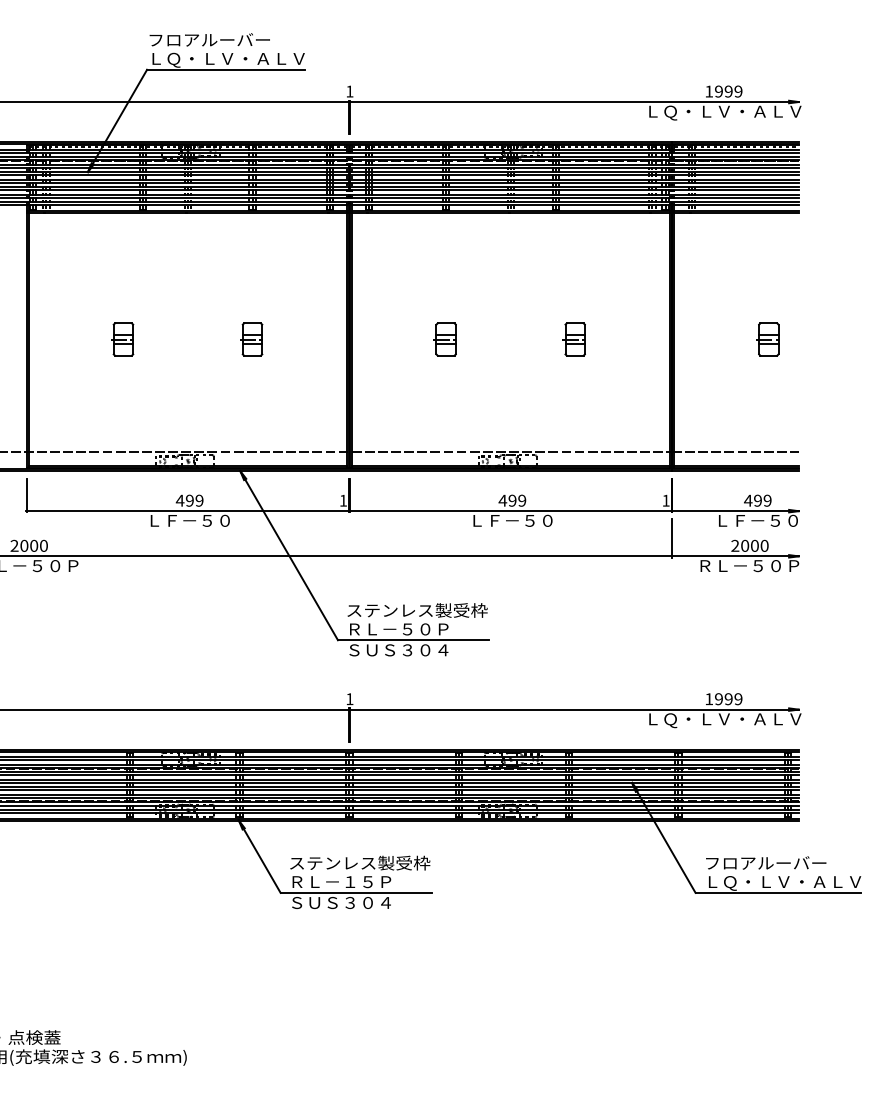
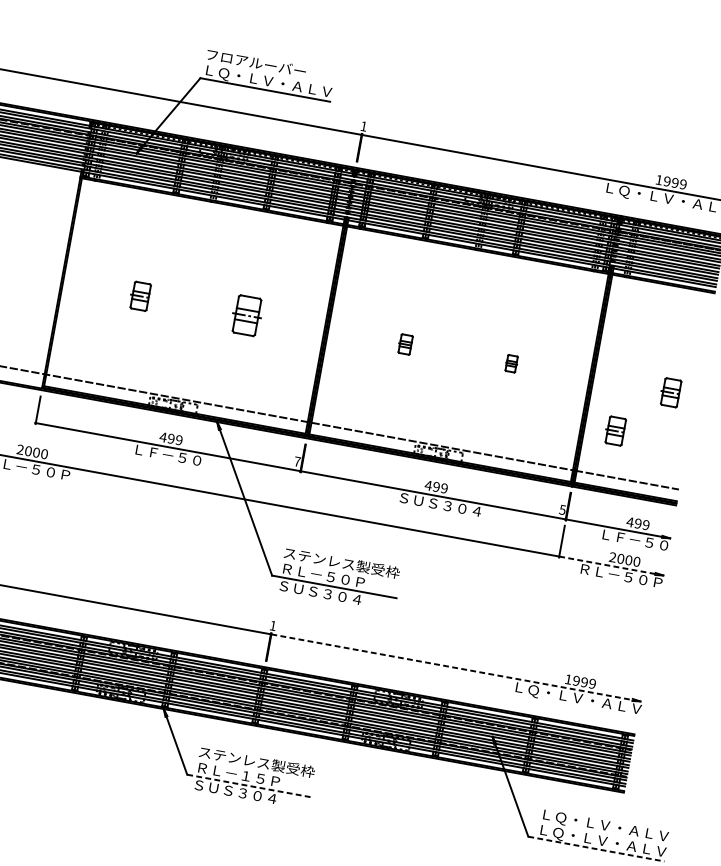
part: (251, 339) -> (245, 315), size x1.4
part: (444, 339) -> (404, 344), size x0.7
part: (573, 339) -> (510, 363), size x0.6
part: (710, 396) -> (614, 430), added
text: (343, 500) -> (297, 461), 1 -> 7
text: (665, 500) -> (562, 509), 1 -> 5
text: (521, 520) -> (440, 504), ＬＦ－５０ -> ＳＵＳ３０４
line: (735, 556) -> (611, 566), solid -> dashed
line: (574, 709) -> (456, 667), solid -> dashed
text: (783, 864) -> (604, 826), フロアルーバー -> ＬＱ・ＬＶ・ＡＬＶ
line: (356, 892) -> (249, 785), solid -> dashed
line: (778, 892) -> (596, 848), solid -> dashed

